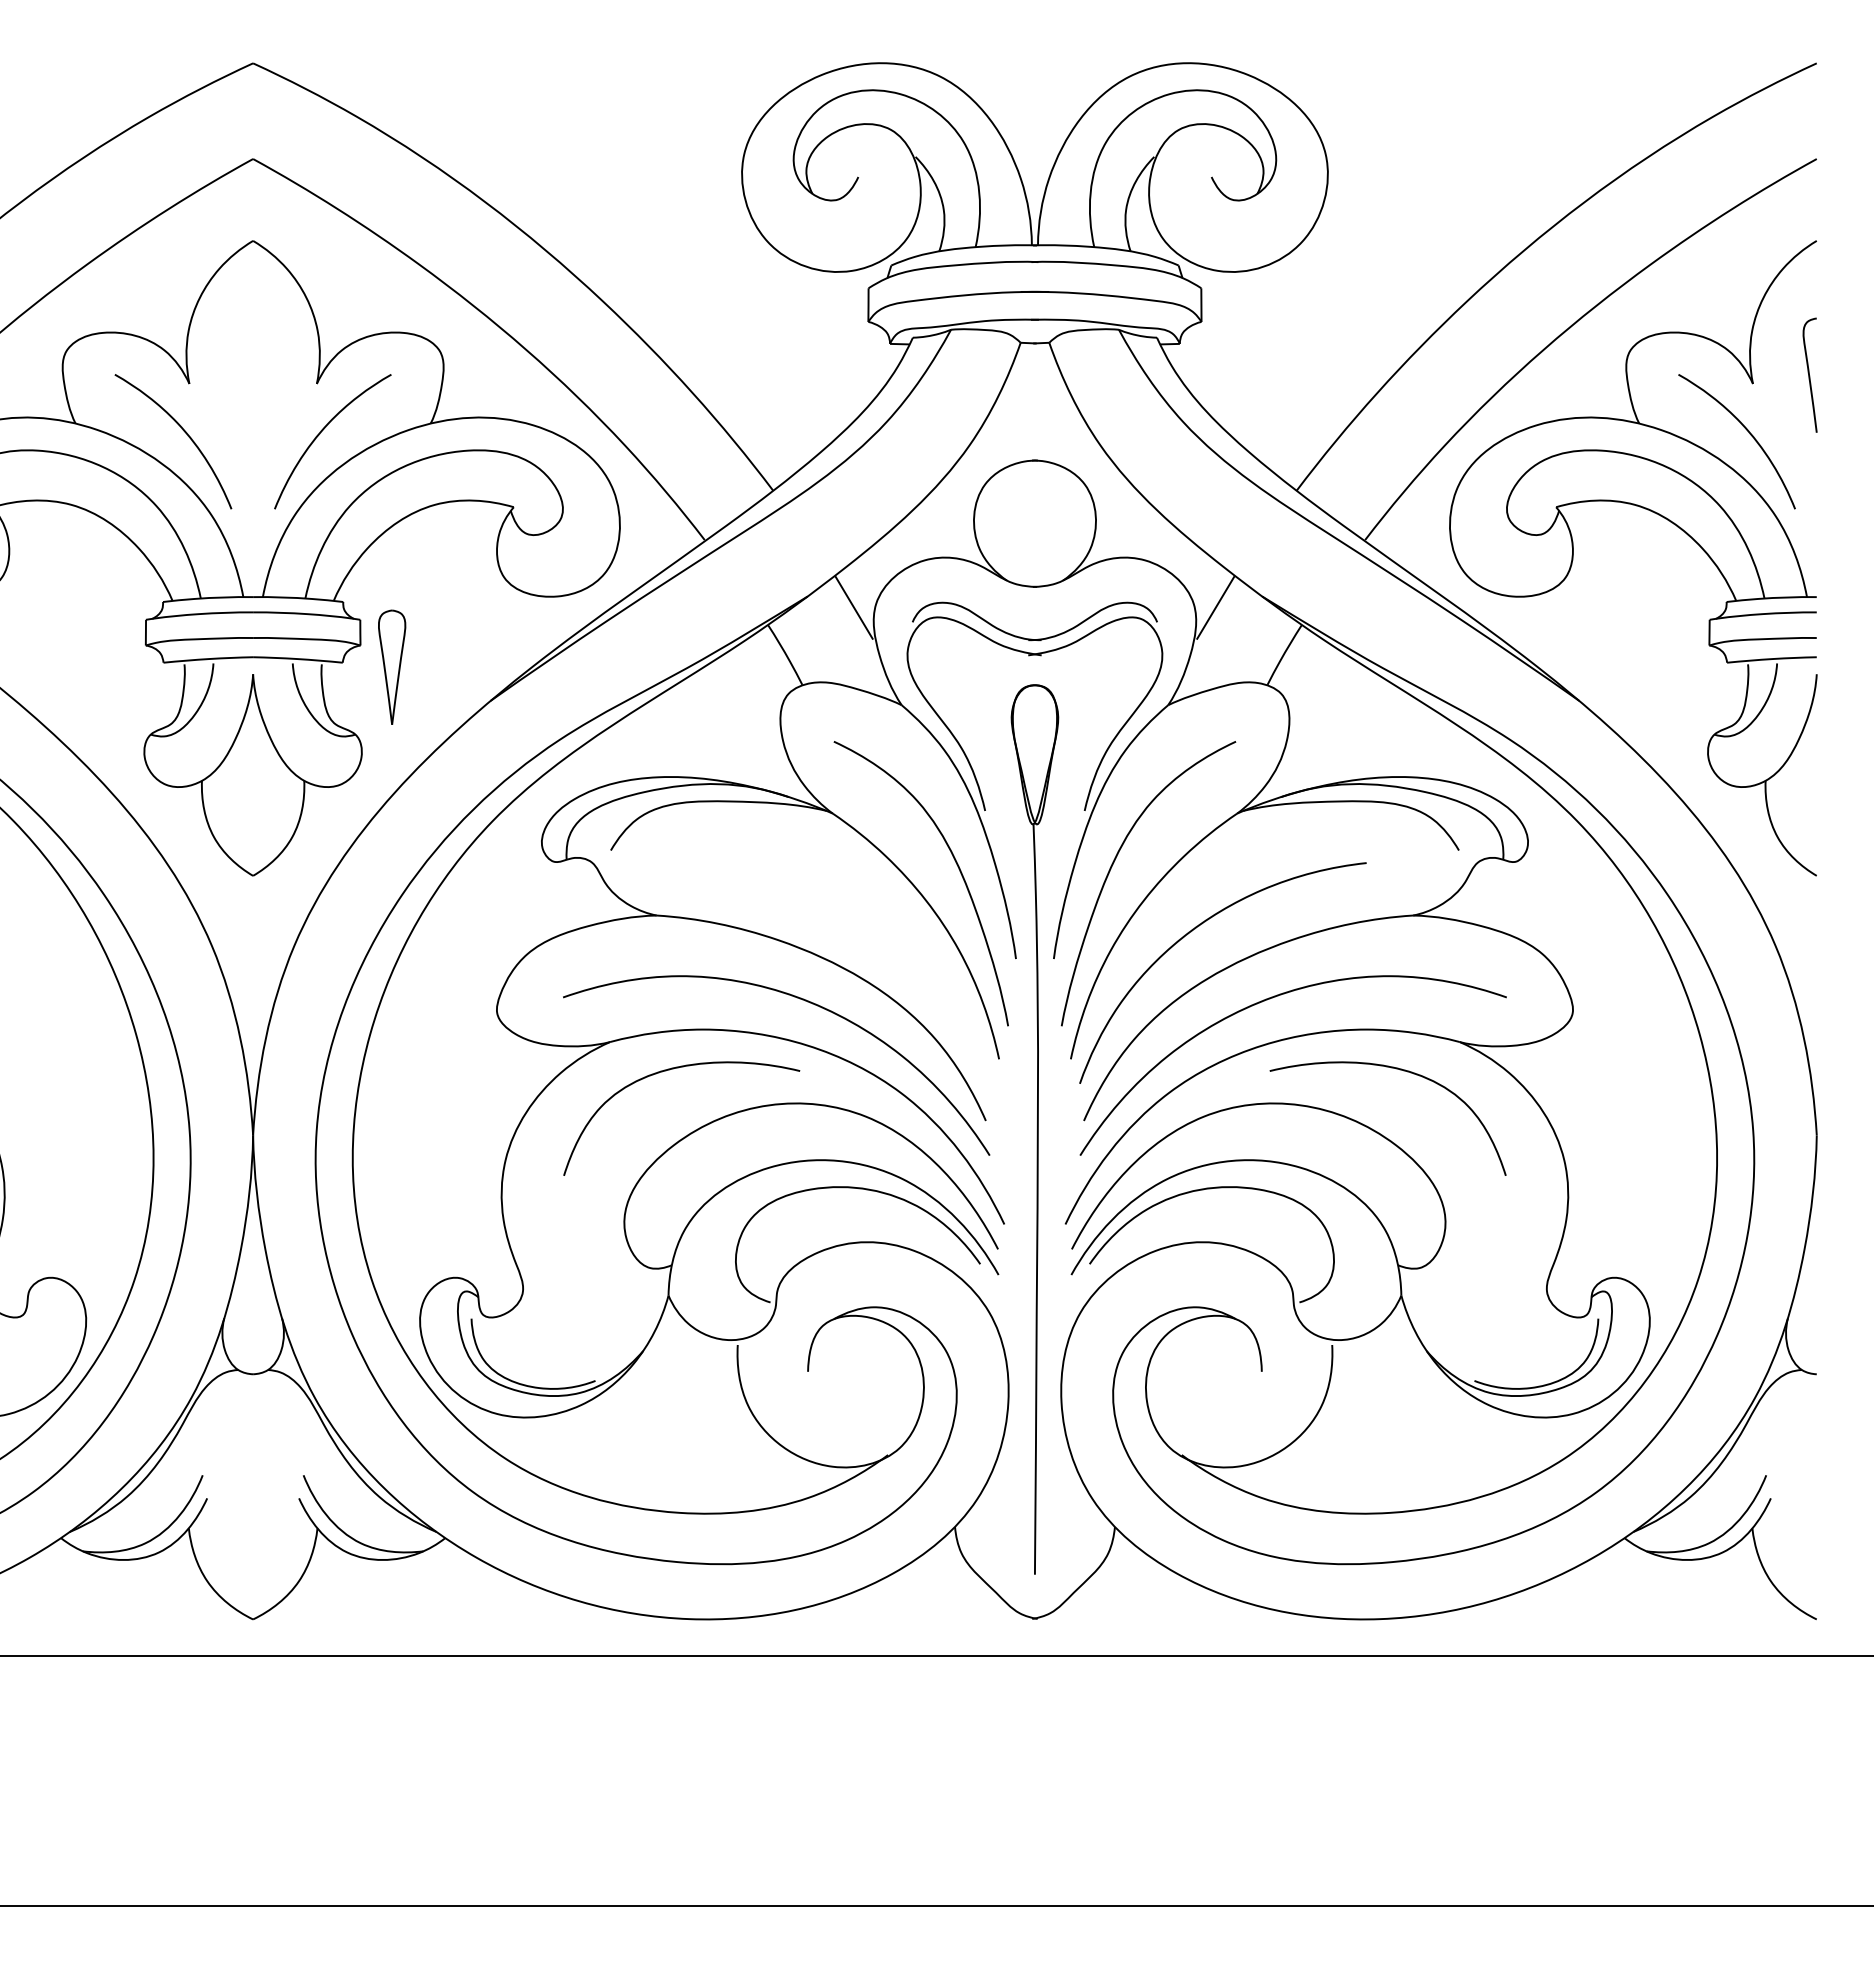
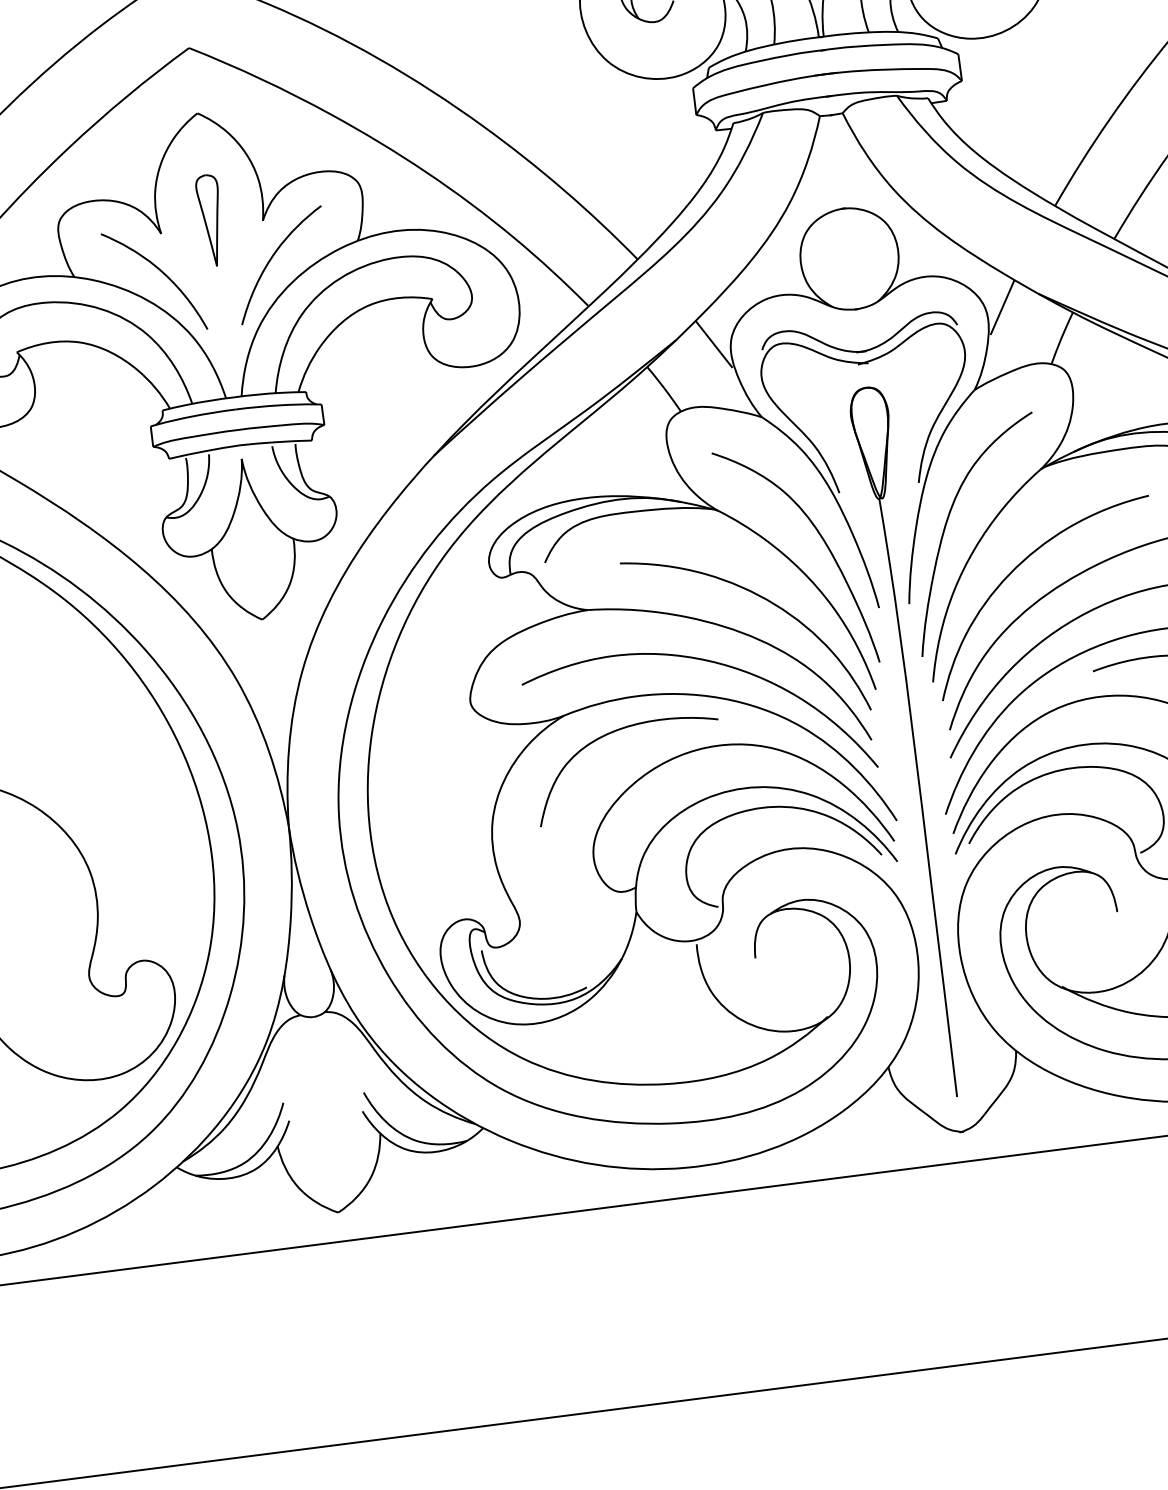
part: (392, 666) -> (211, 219), moved
curve: (878, 932) -> (766, 600), added

